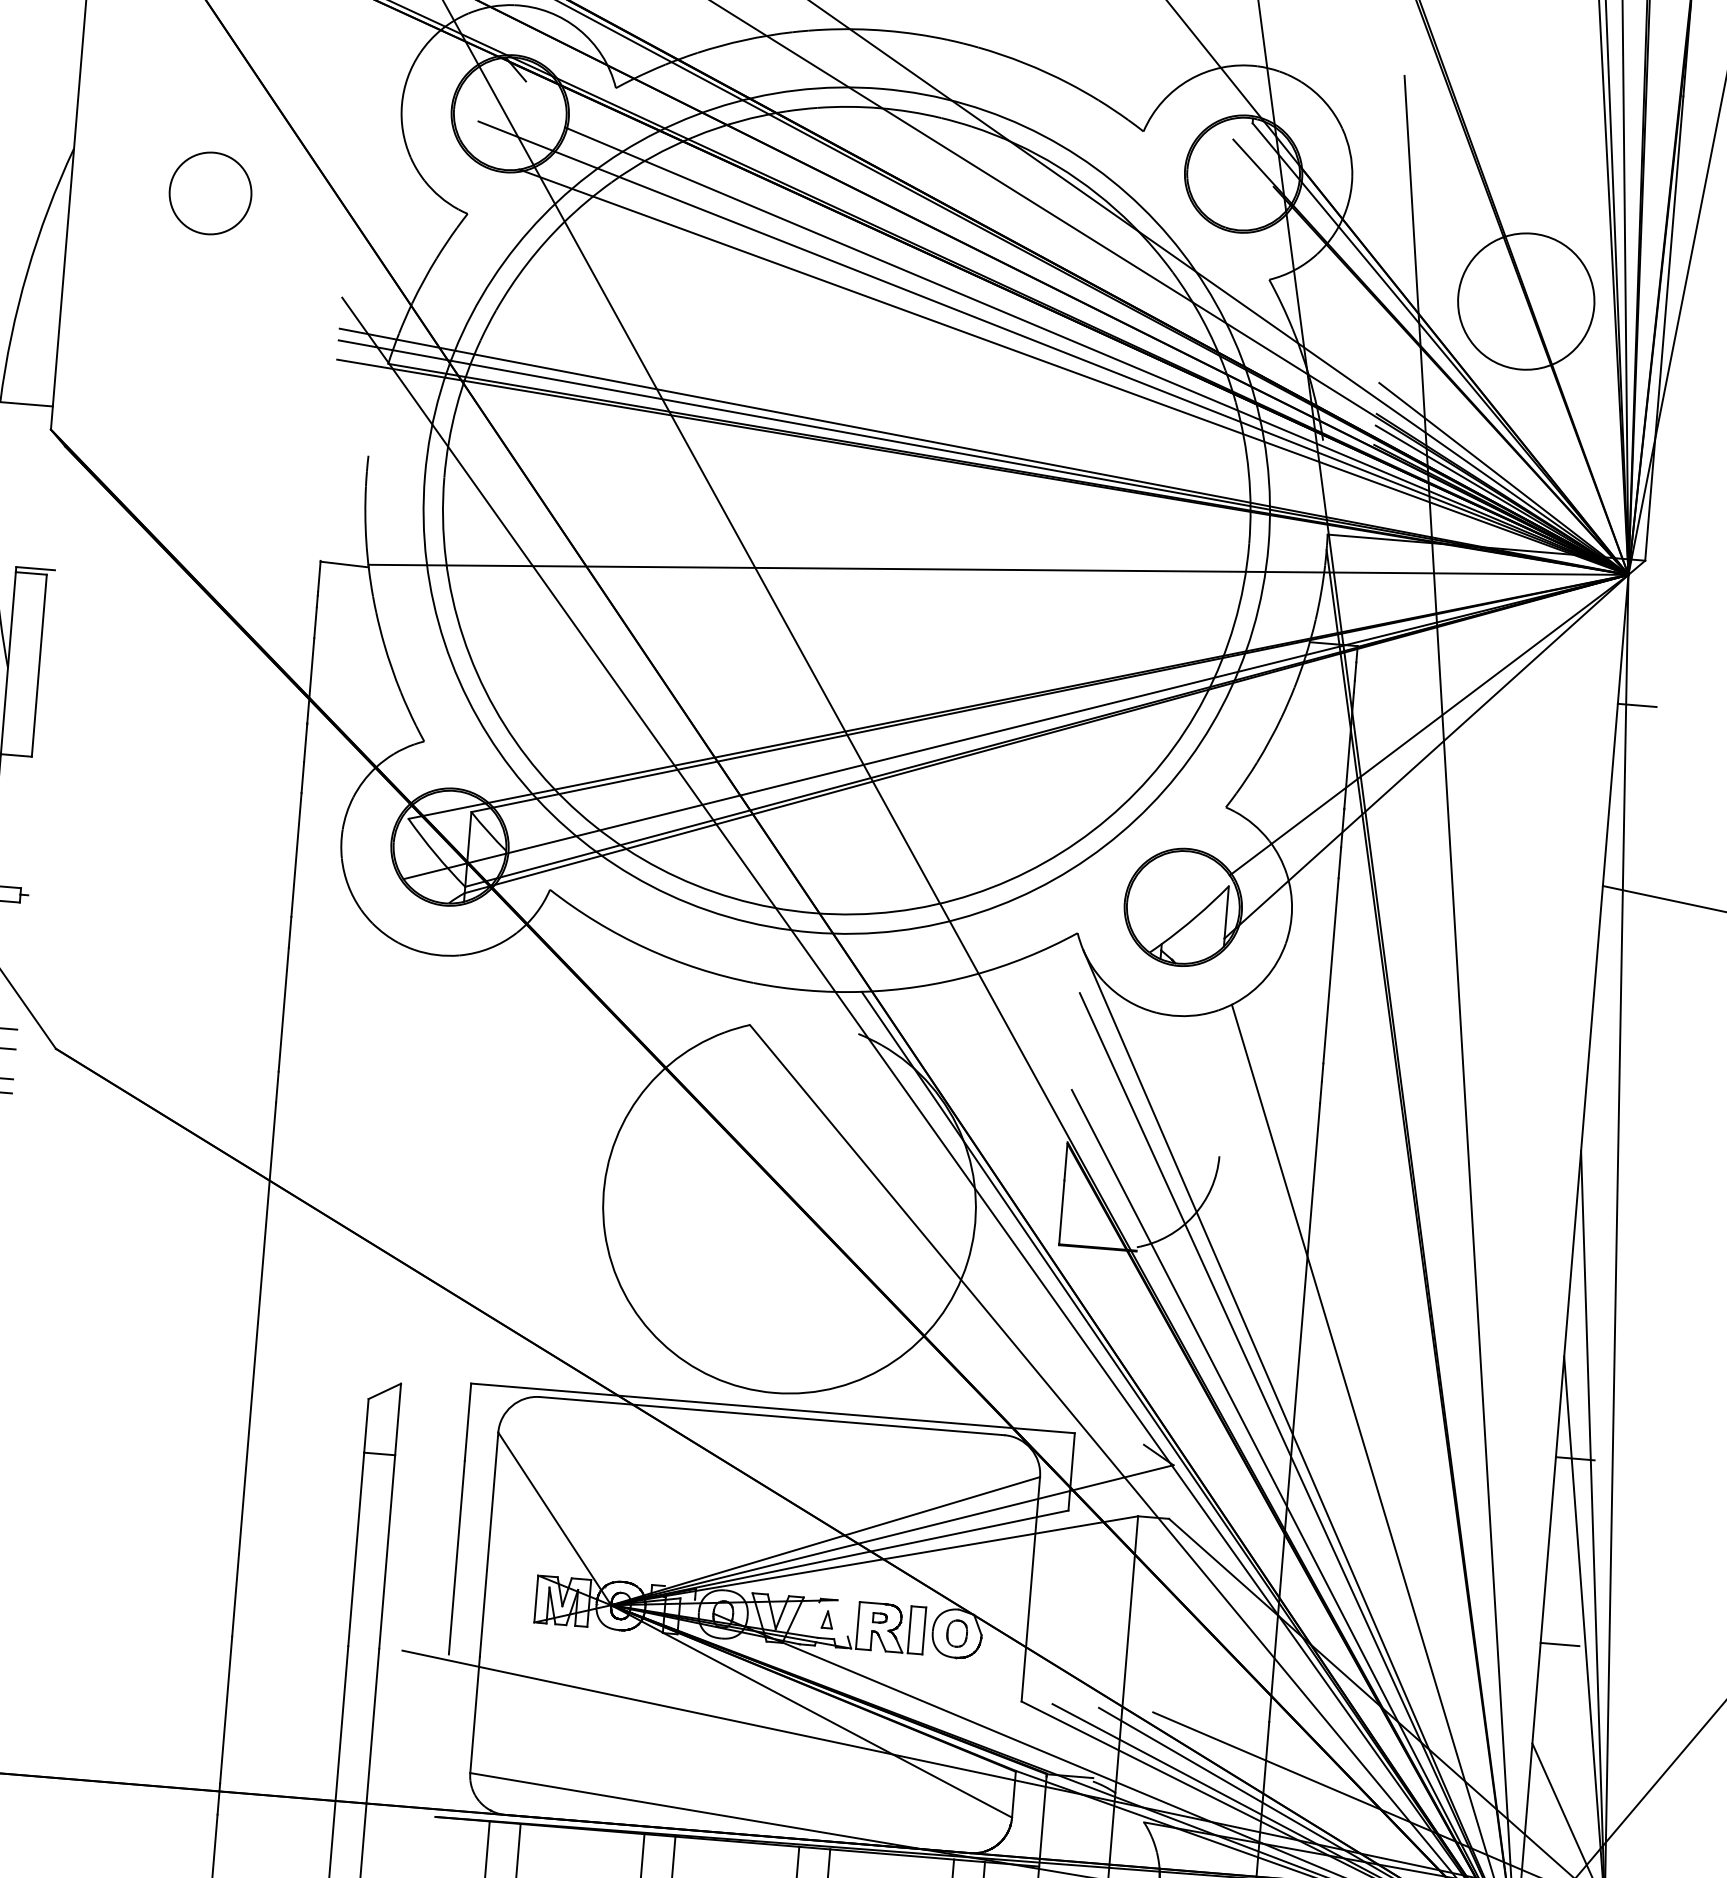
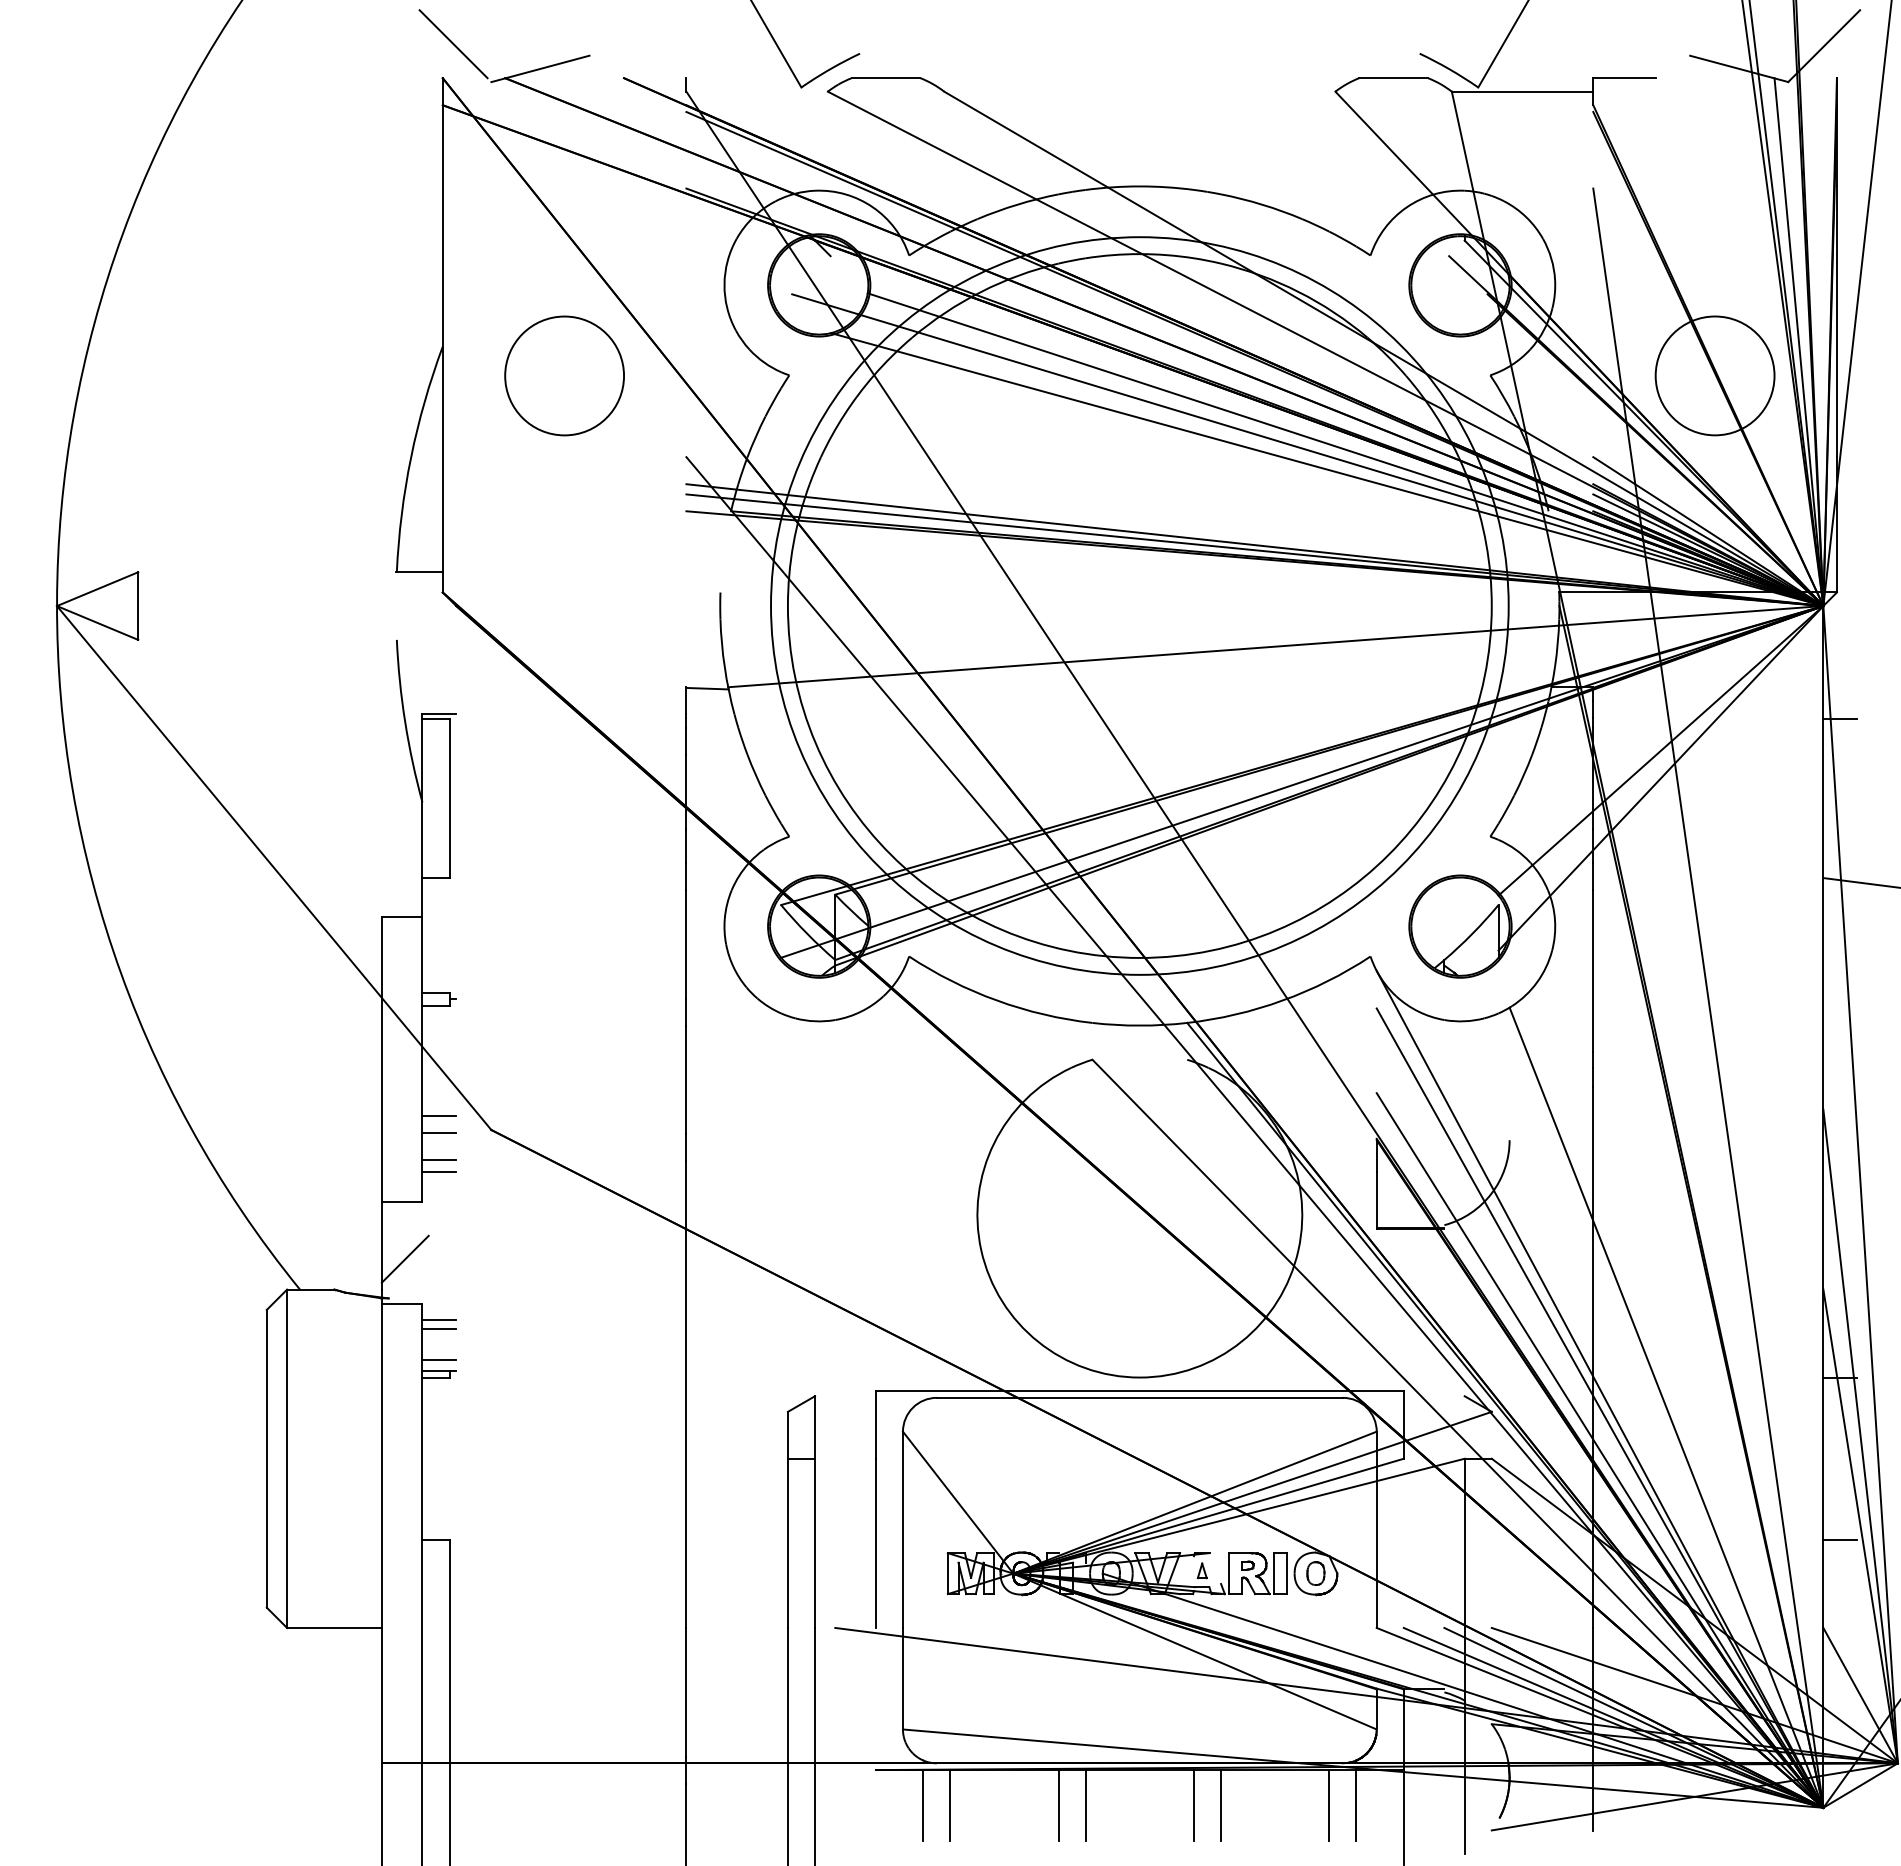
circle: (210, 192) -> (564, 375), size x1.67

